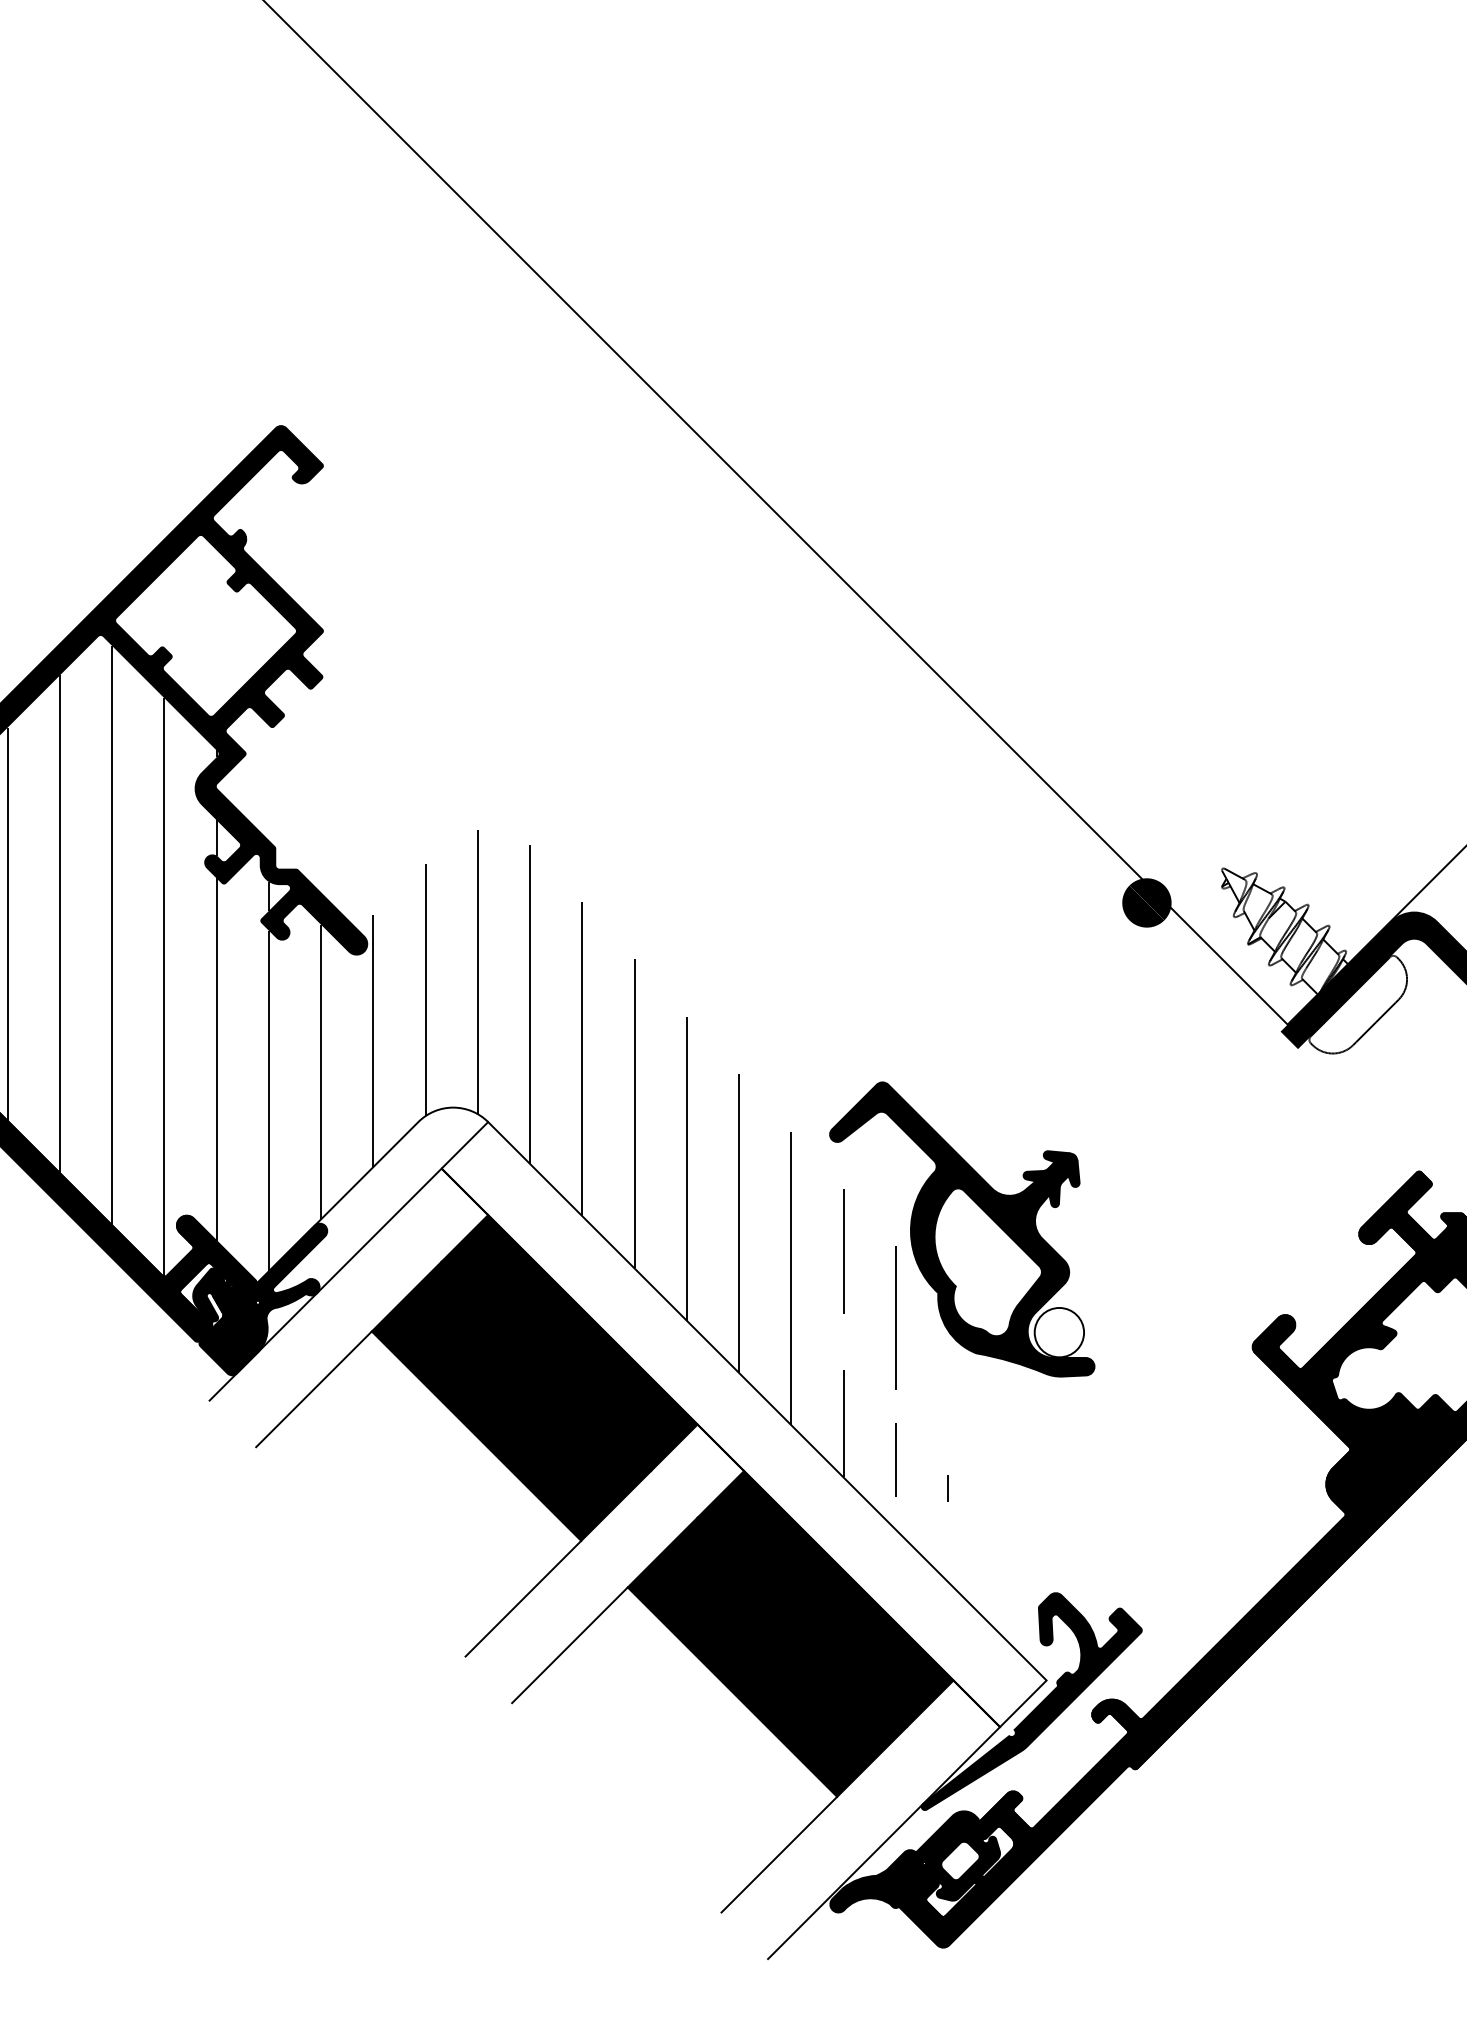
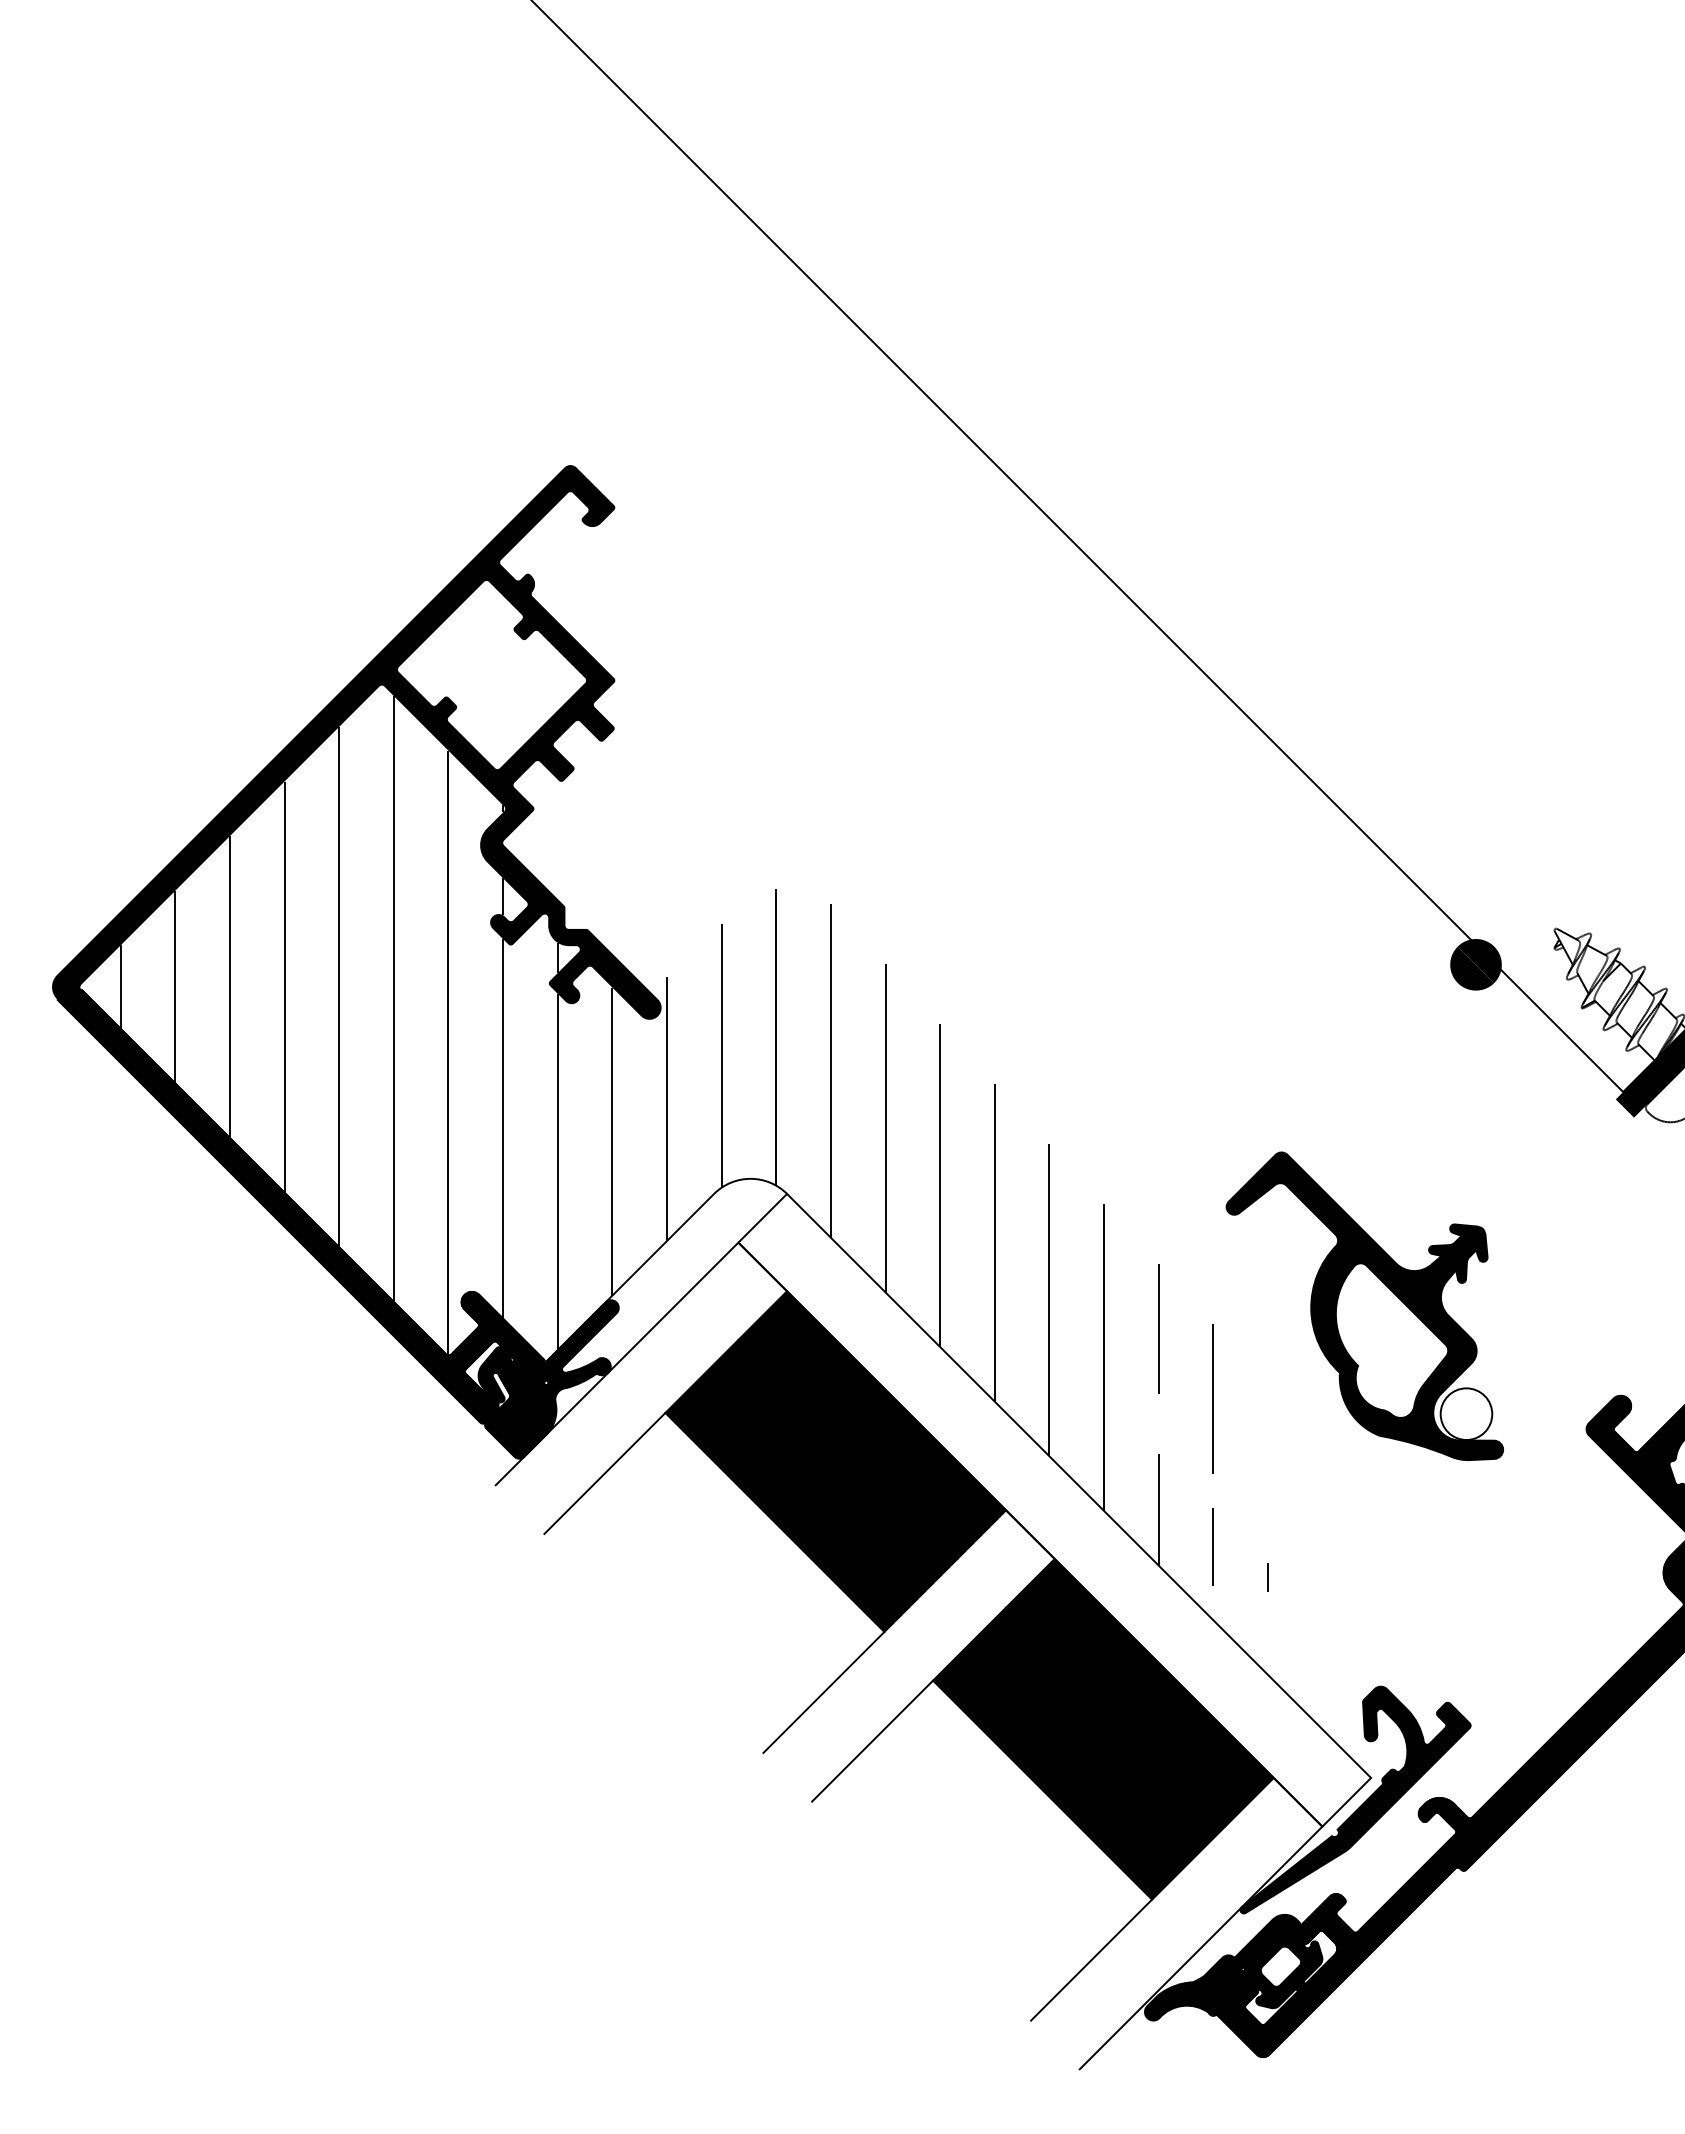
part: (961, 1228) -> (1364, 1305), moved

